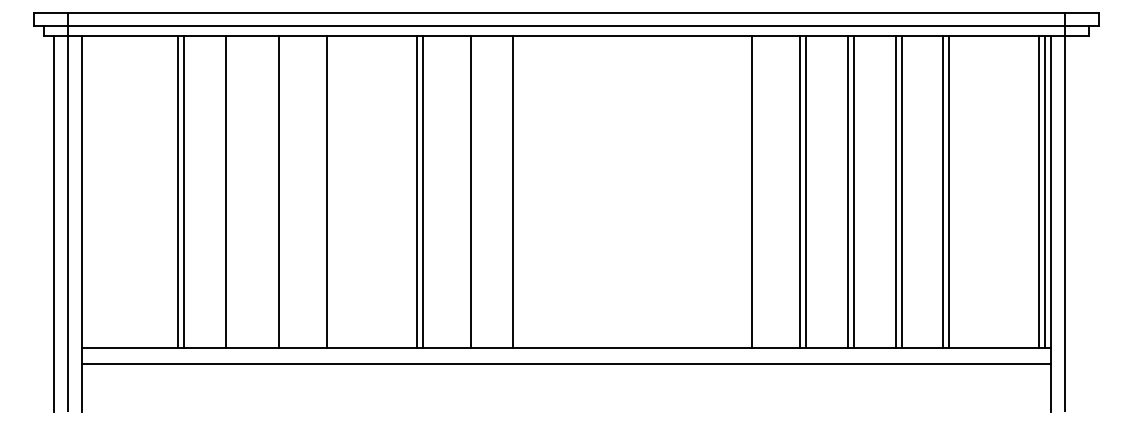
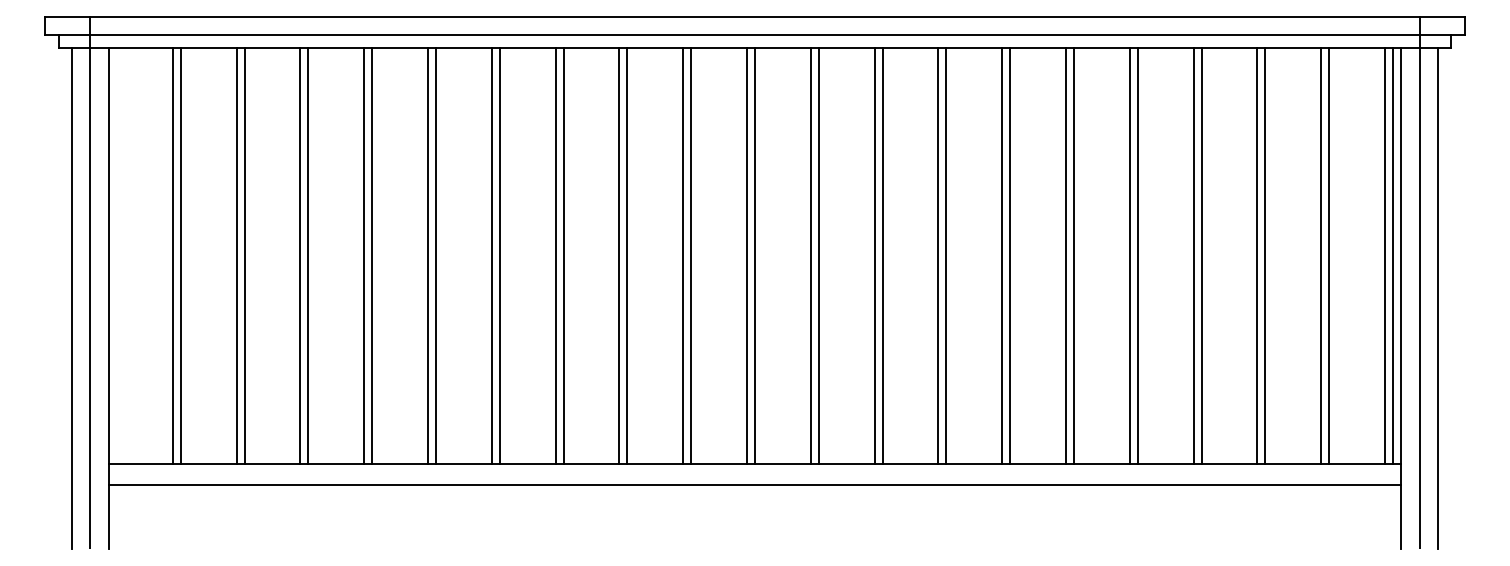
line: (129, 191) -> (172, 255), added
line: (135, 191) -> (180, 255), added
line: (231, 191) -> (308, 255), added
line: (273, 191) -> (364, 255), added
line: (321, 191) -> (428, 255), added
line: (368, 191) -> (491, 255), added
line: (374, 191) -> (499, 255), added
line: (464, 191) -> (619, 255), added
line: (518, 191) -> (691, 255), added
line: (560, 191) -> (747, 255), added
line: (566, 191) -> (755, 255), added
line: (608, 191) -> (810, 255), added
line: (614, 191) -> (818, 255), added
line: (656, 191) -> (874, 255), added
line: (662, 191) -> (882, 255), added
line: (704, 191) -> (938, 255), added
line: (710, 191) -> (946, 255), added
line: (758, 191) -> (1010, 255), added
line: (991, 191) -> (1321, 255), added
line: (997, 191) -> (1329, 255), added
line: (1079, 224) -> (1438, 298), added

